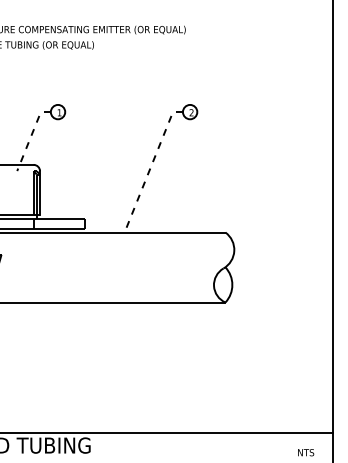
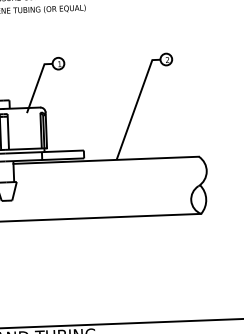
line: (30, 136) -> (36, 84), dashed -> solid
line: (150, 167) -> (135, 106), dashed -> solid

